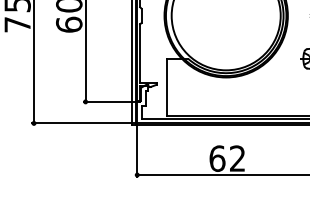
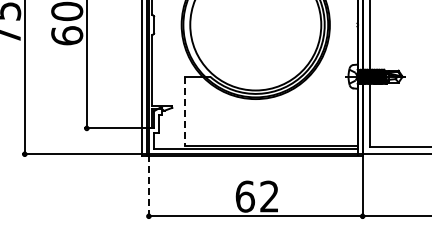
line: (167, 87) -> (185, 111), solid -> dashed
line: (136, 150) -> (148, 186), solid -> dashed

